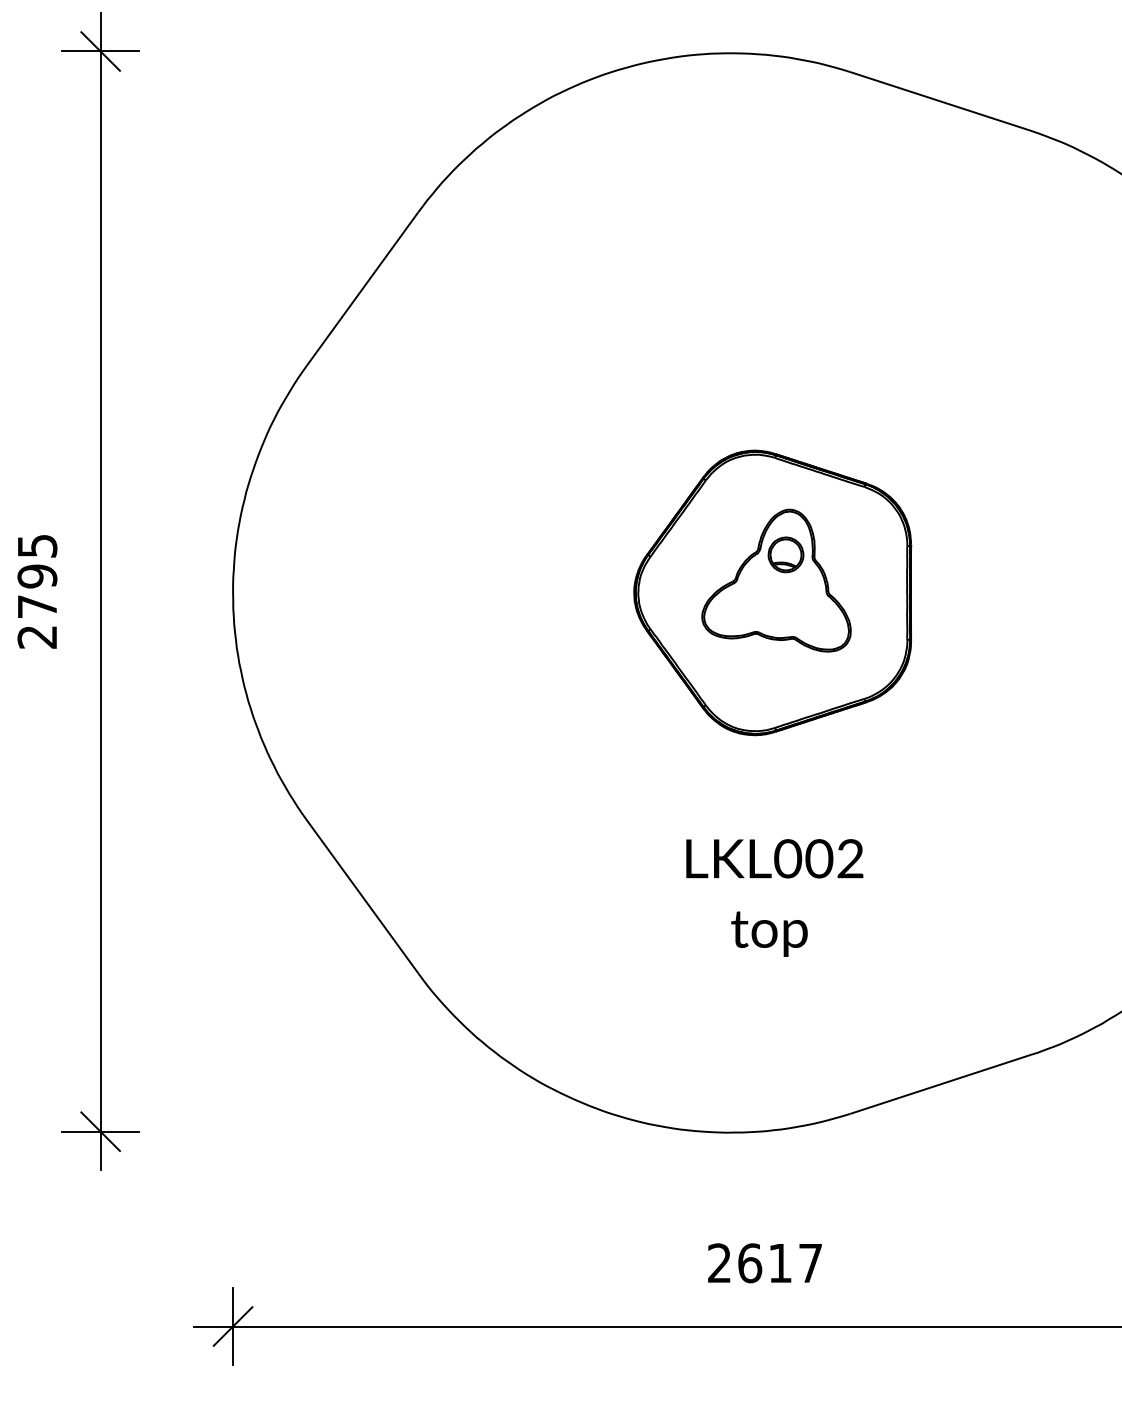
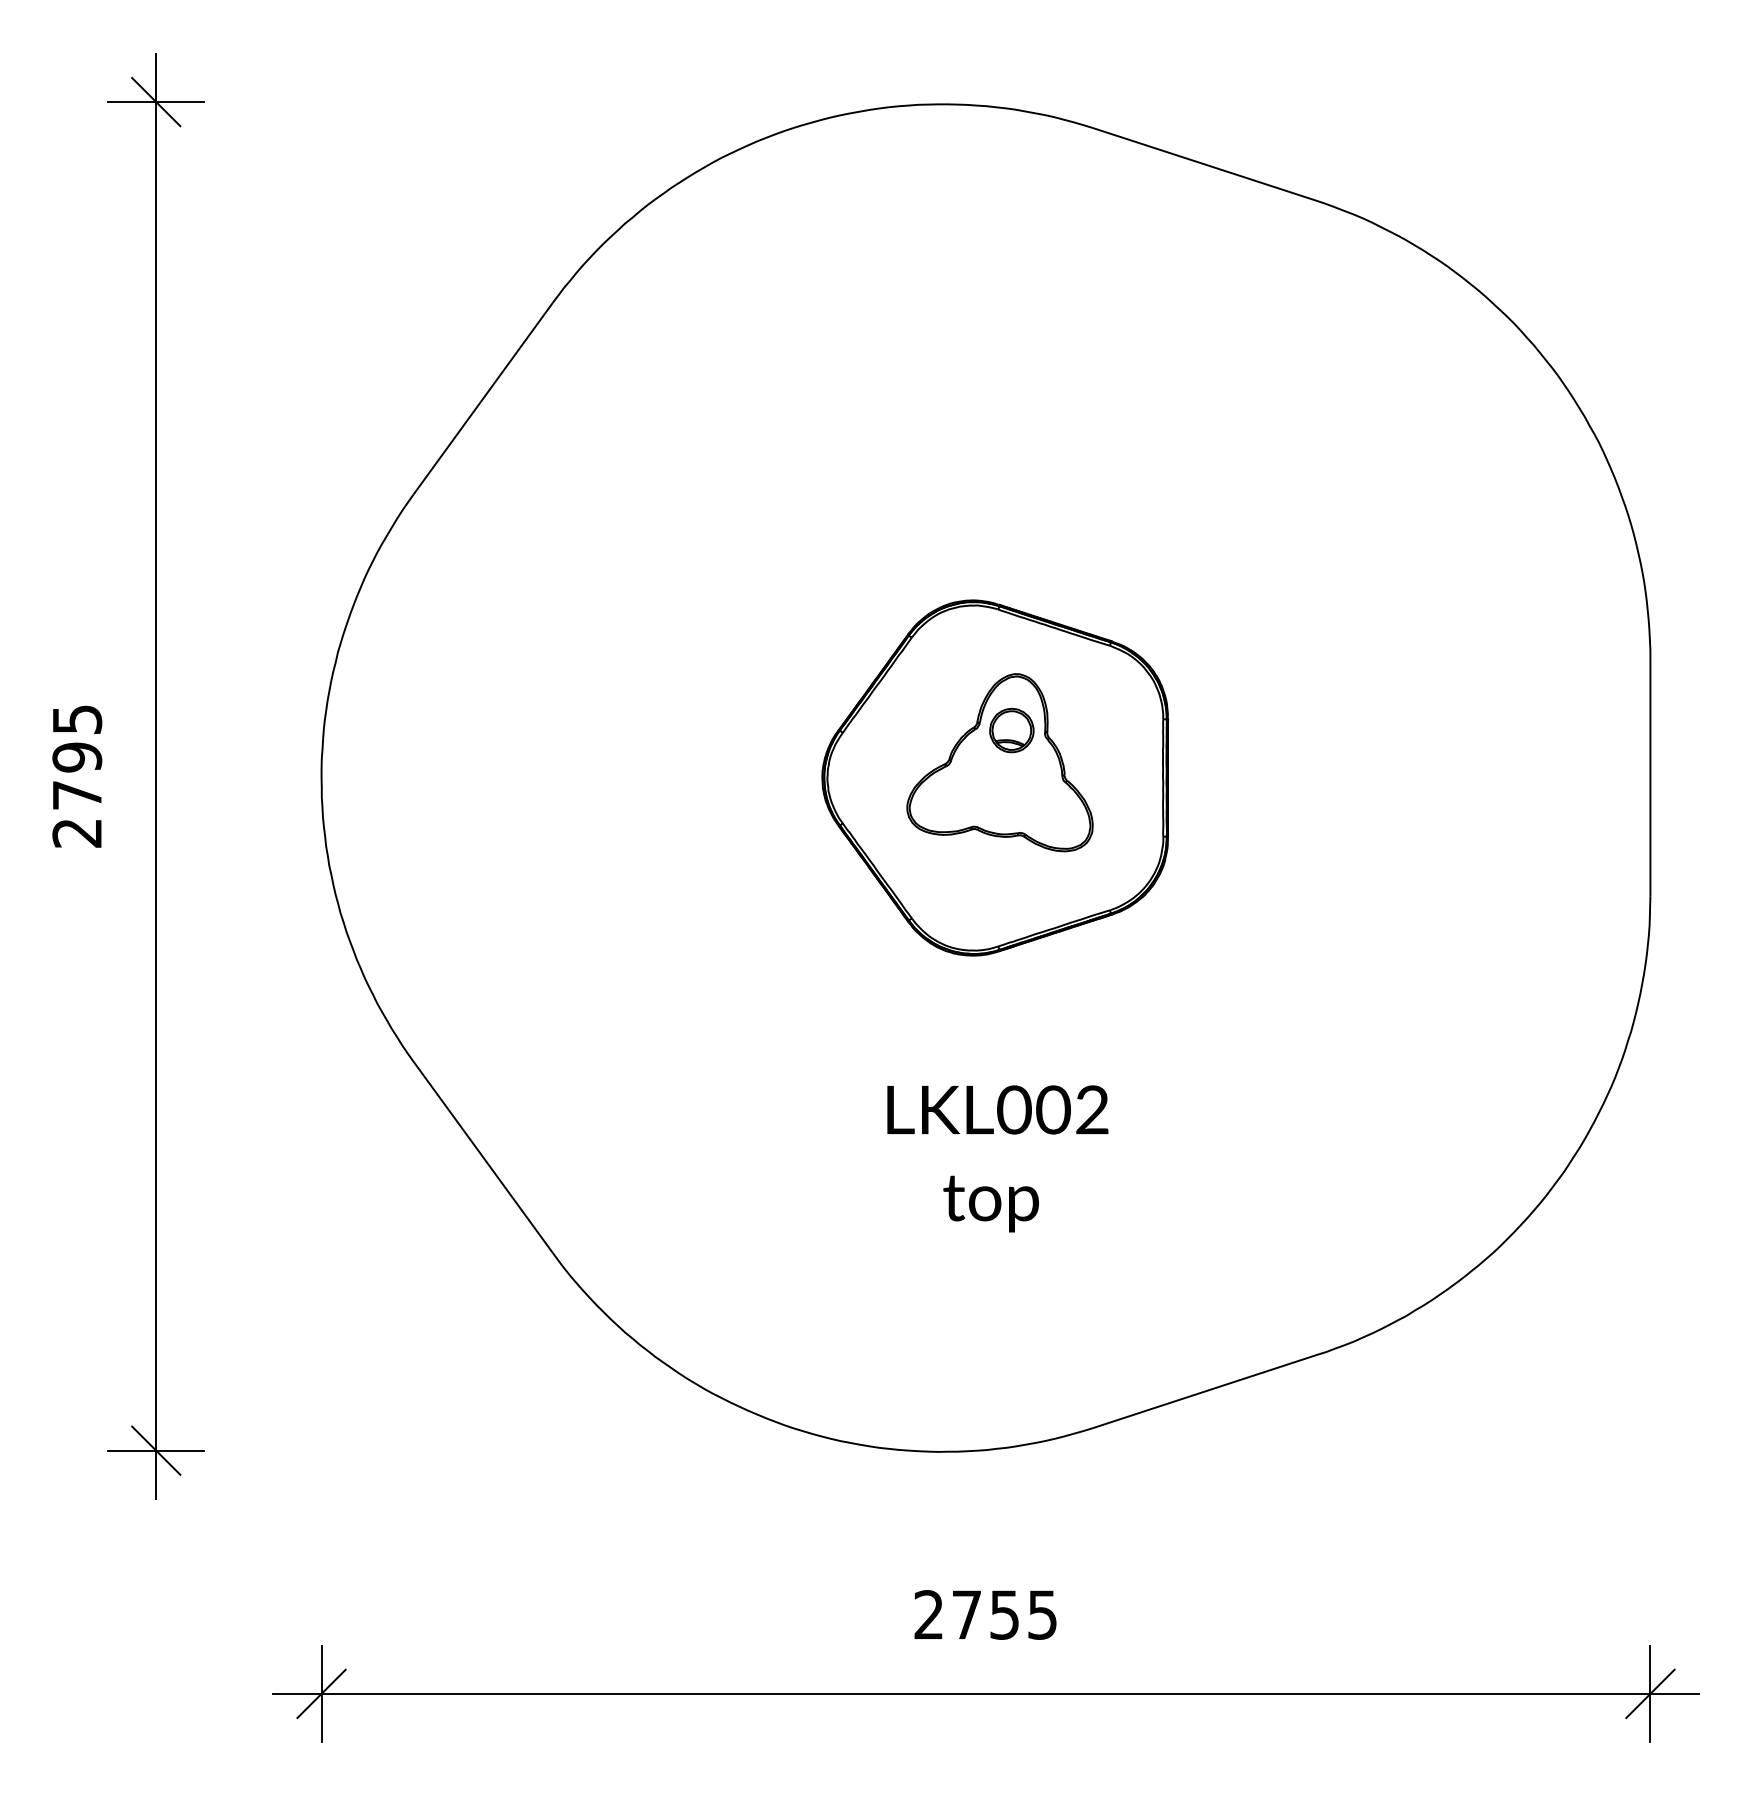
text: (780, 1262) -> (1004, 1614), 2617 -> 2755

